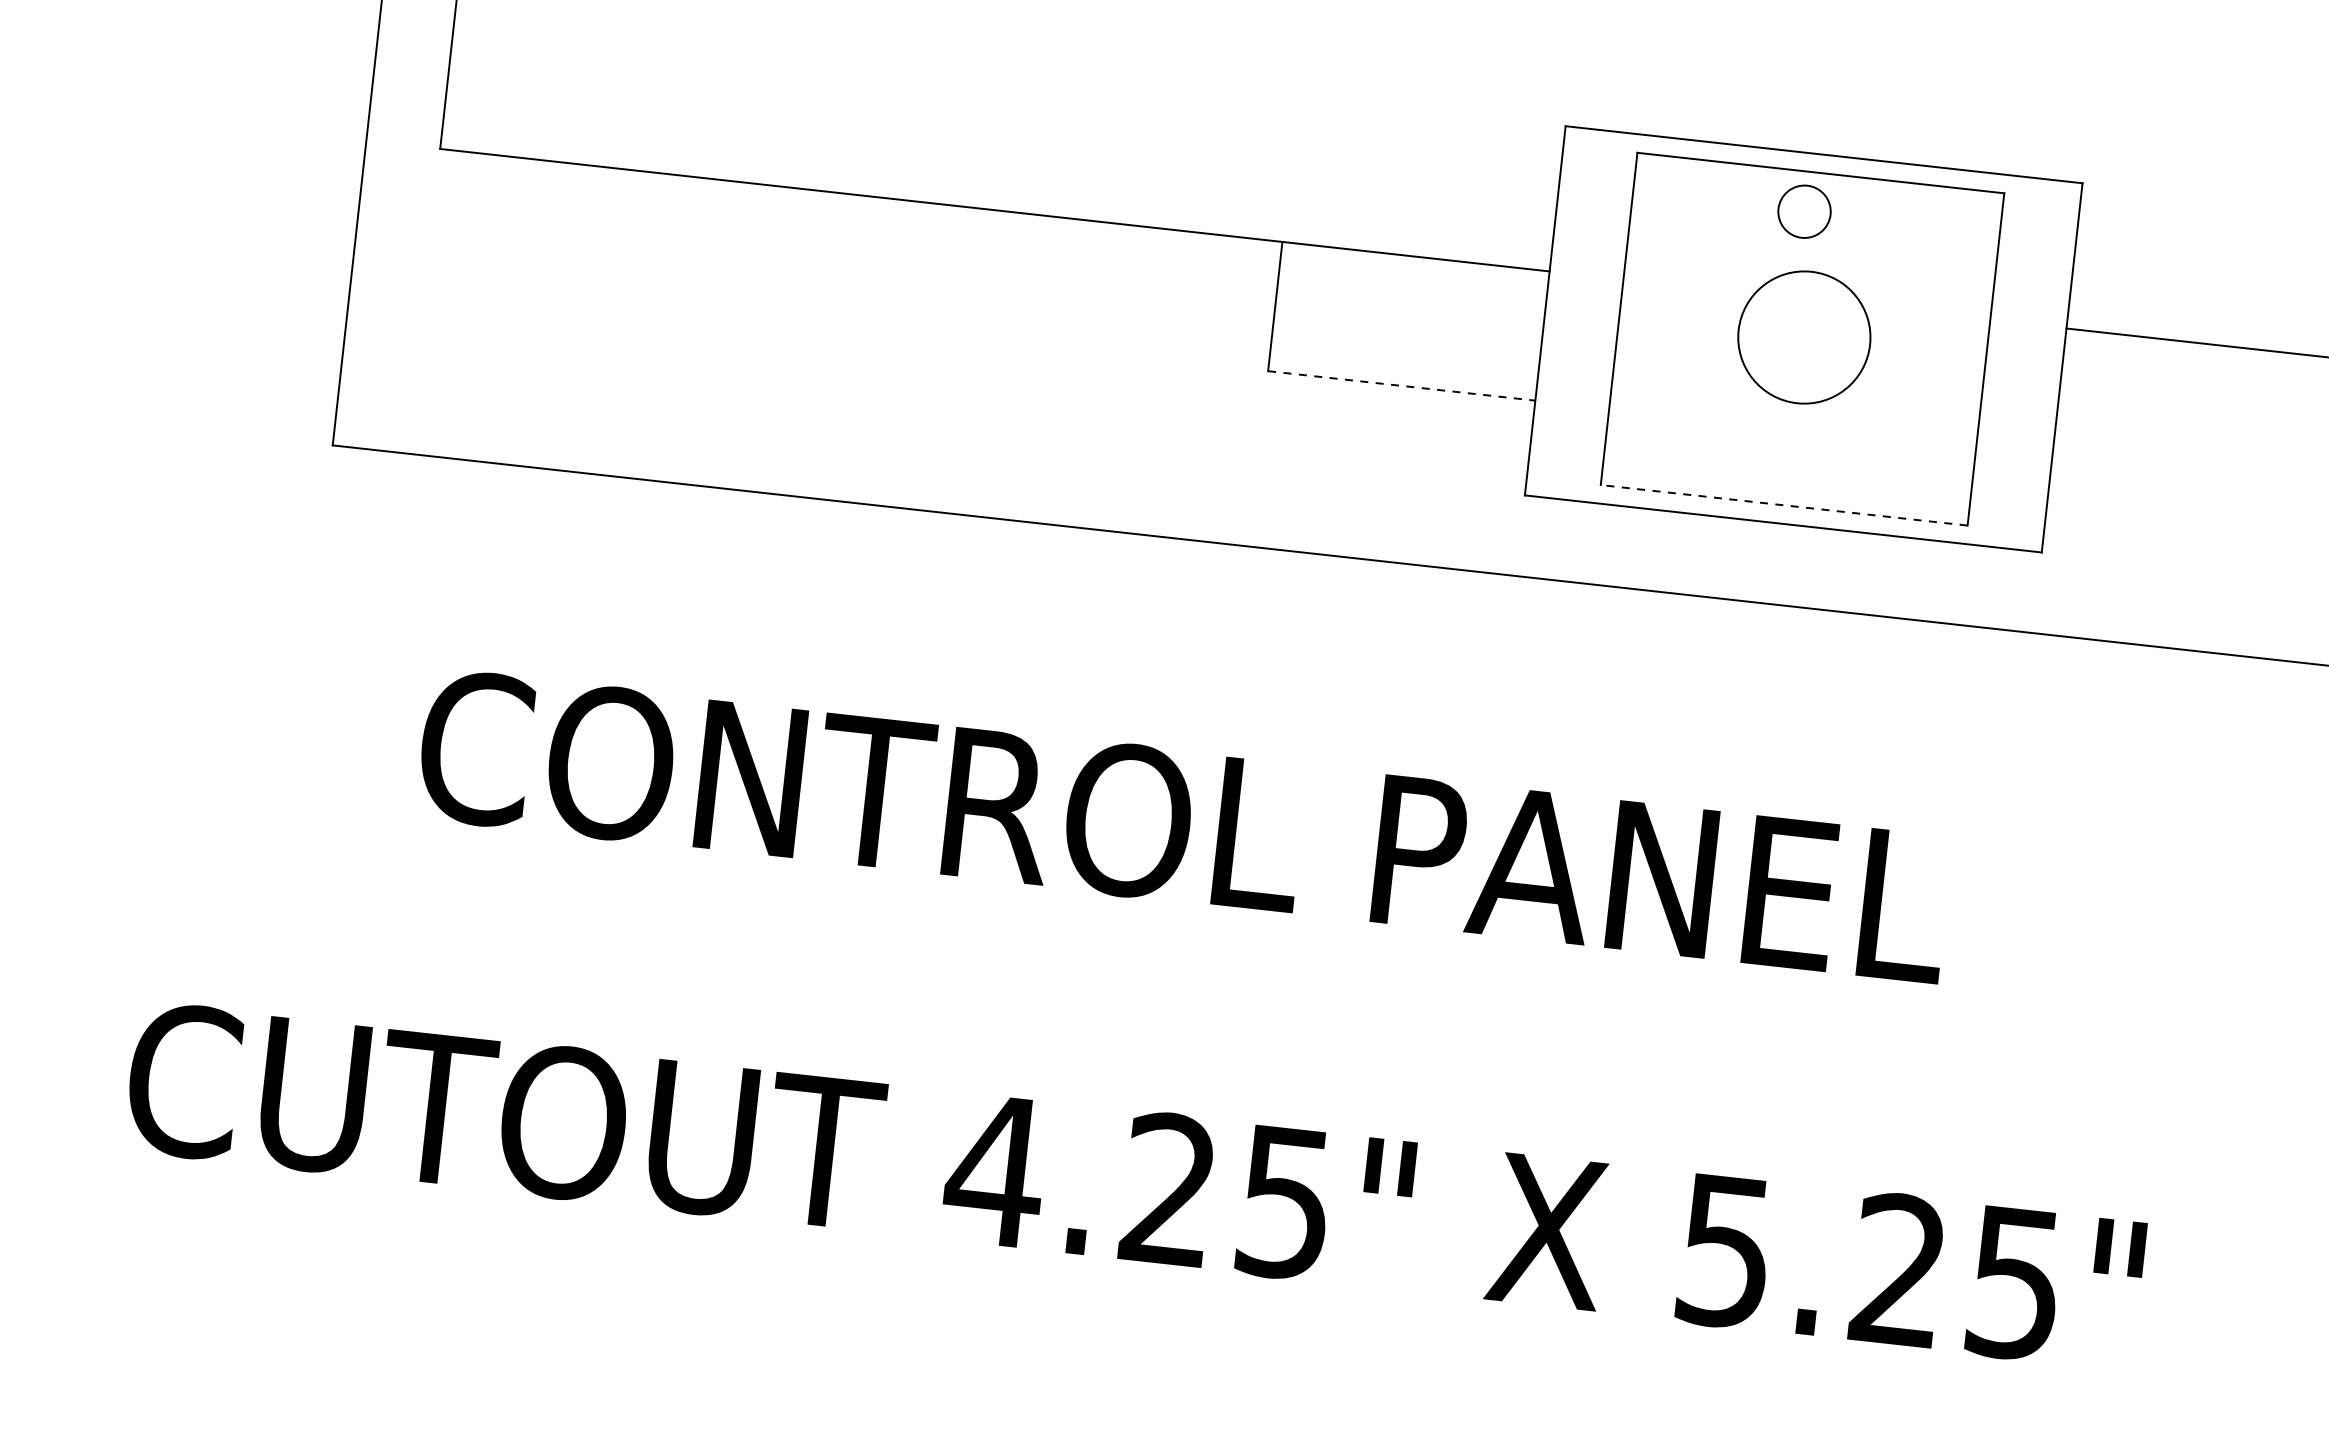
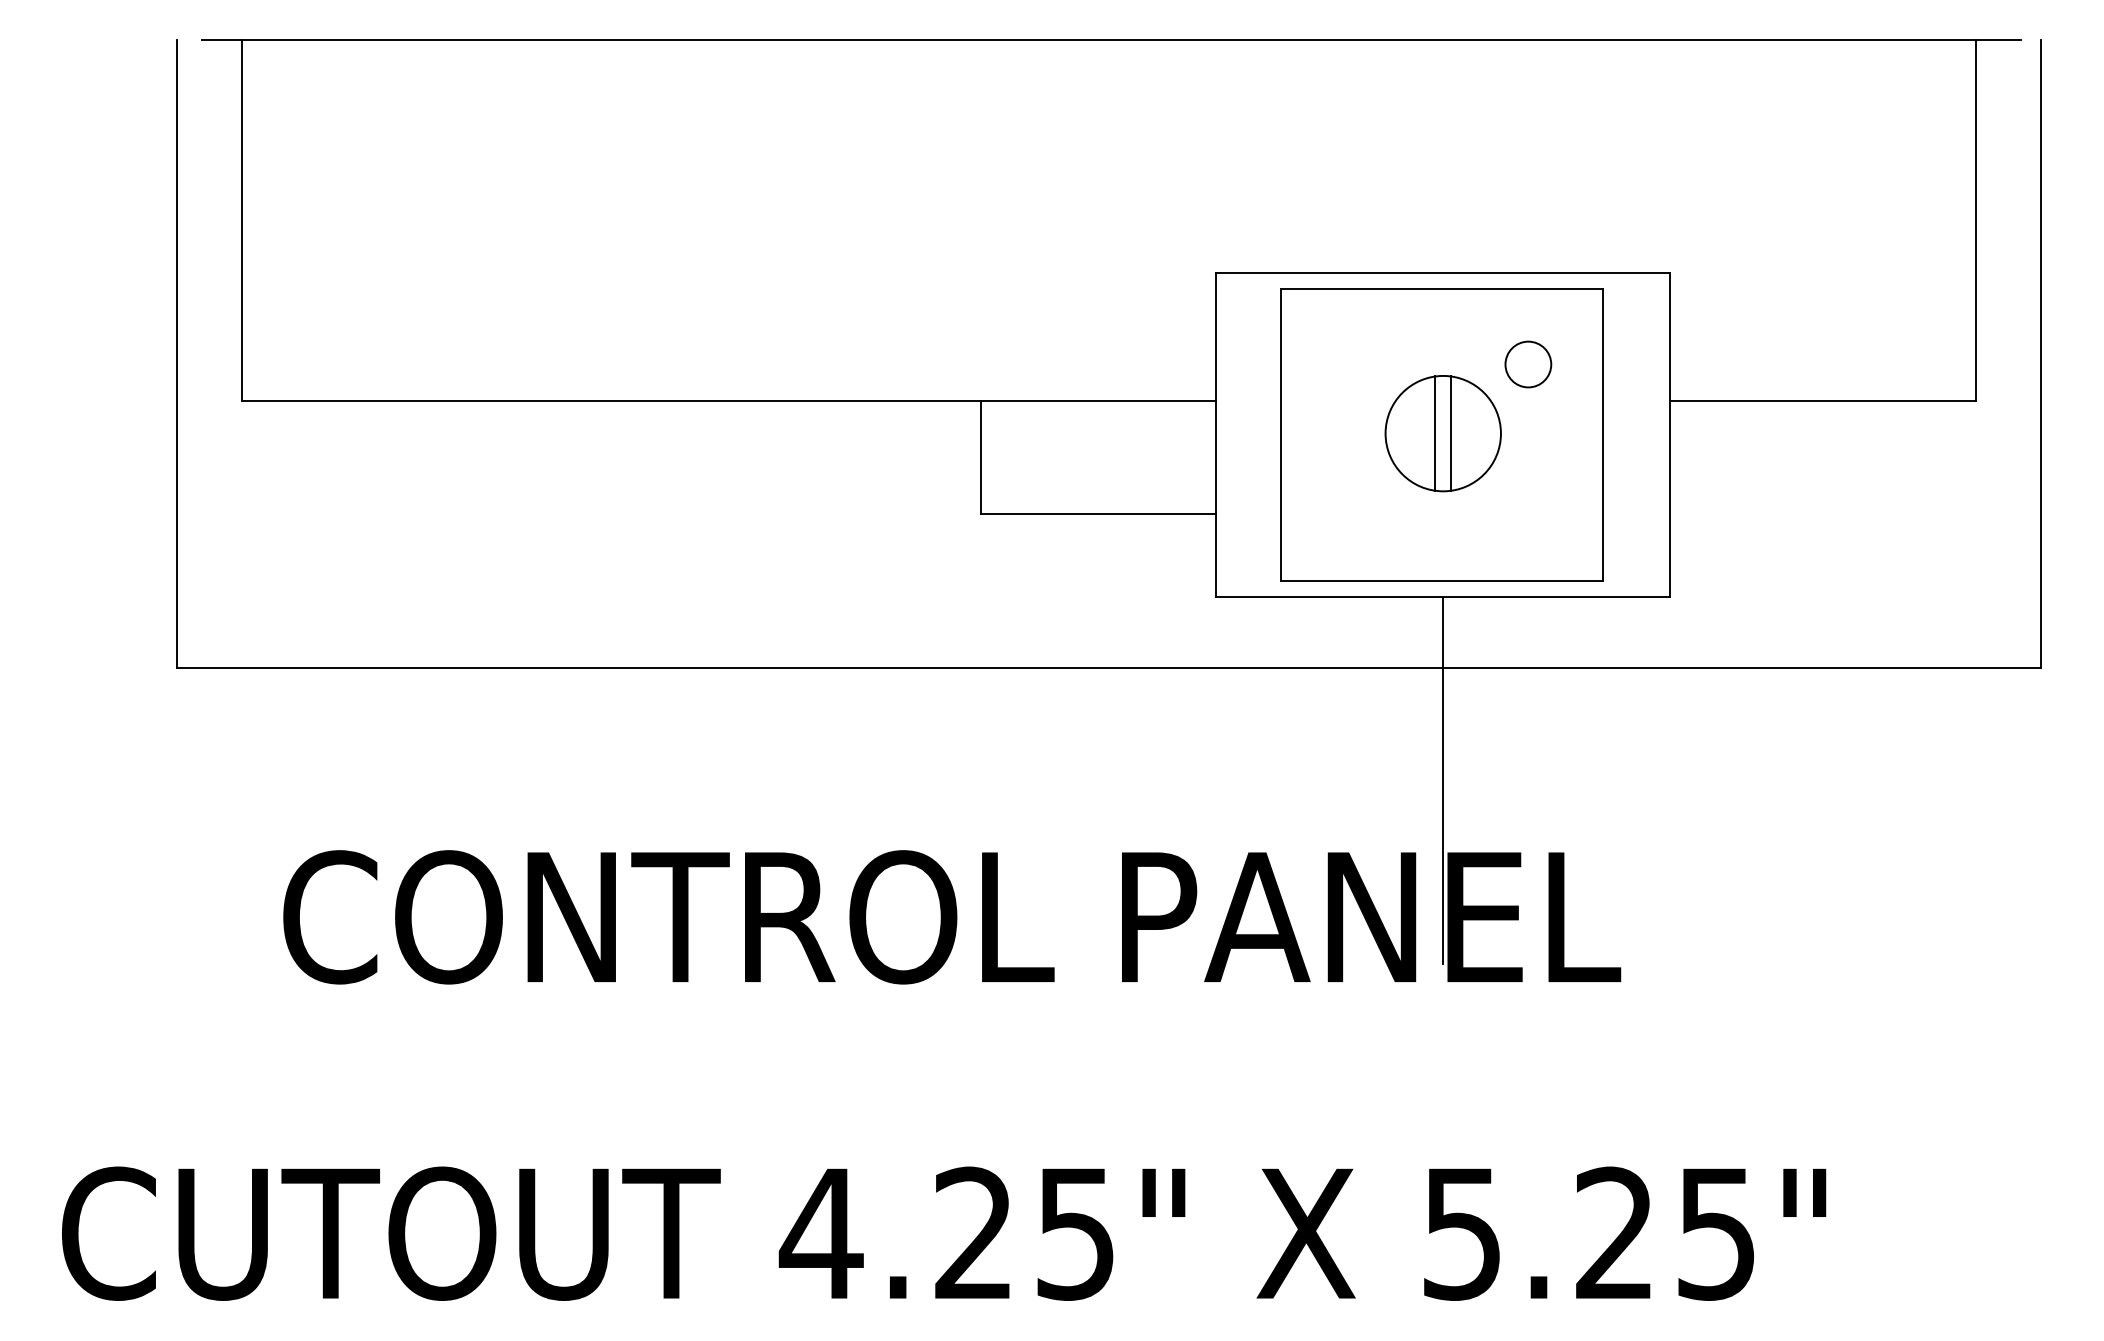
circle: (1804, 211) -> (1528, 364), moved
line: (1795, 336) -> (1435, 433), added
line: (1813, 338) -> (1451, 433), added
line: (1402, 386) -> (1099, 514), dashed -> solid
line: (1783, 505) -> (1441, 581), dashed -> solid
line: (1759, 732) -> (1442, 780), added

